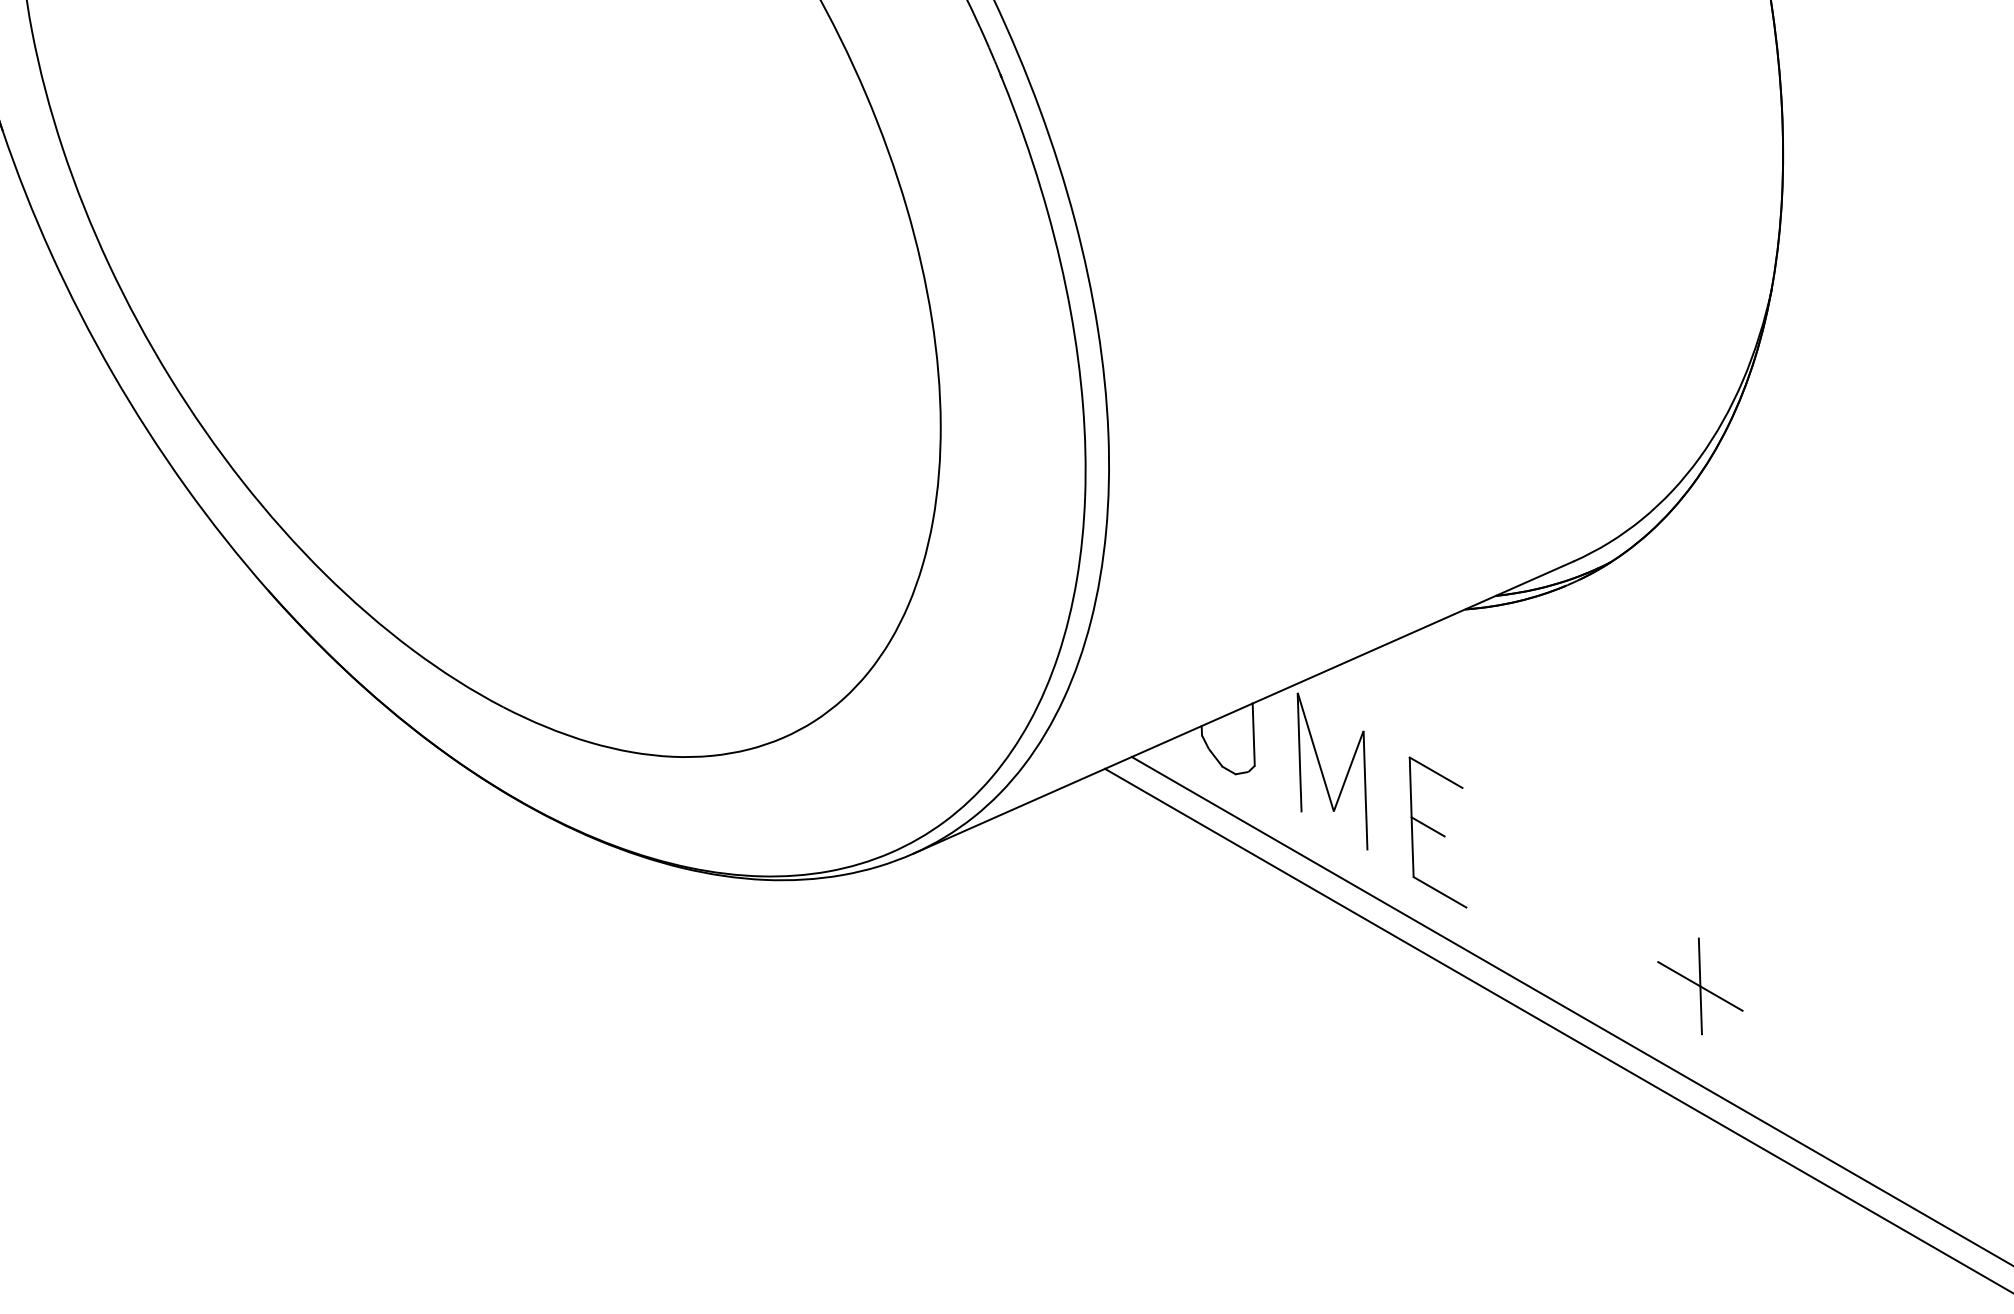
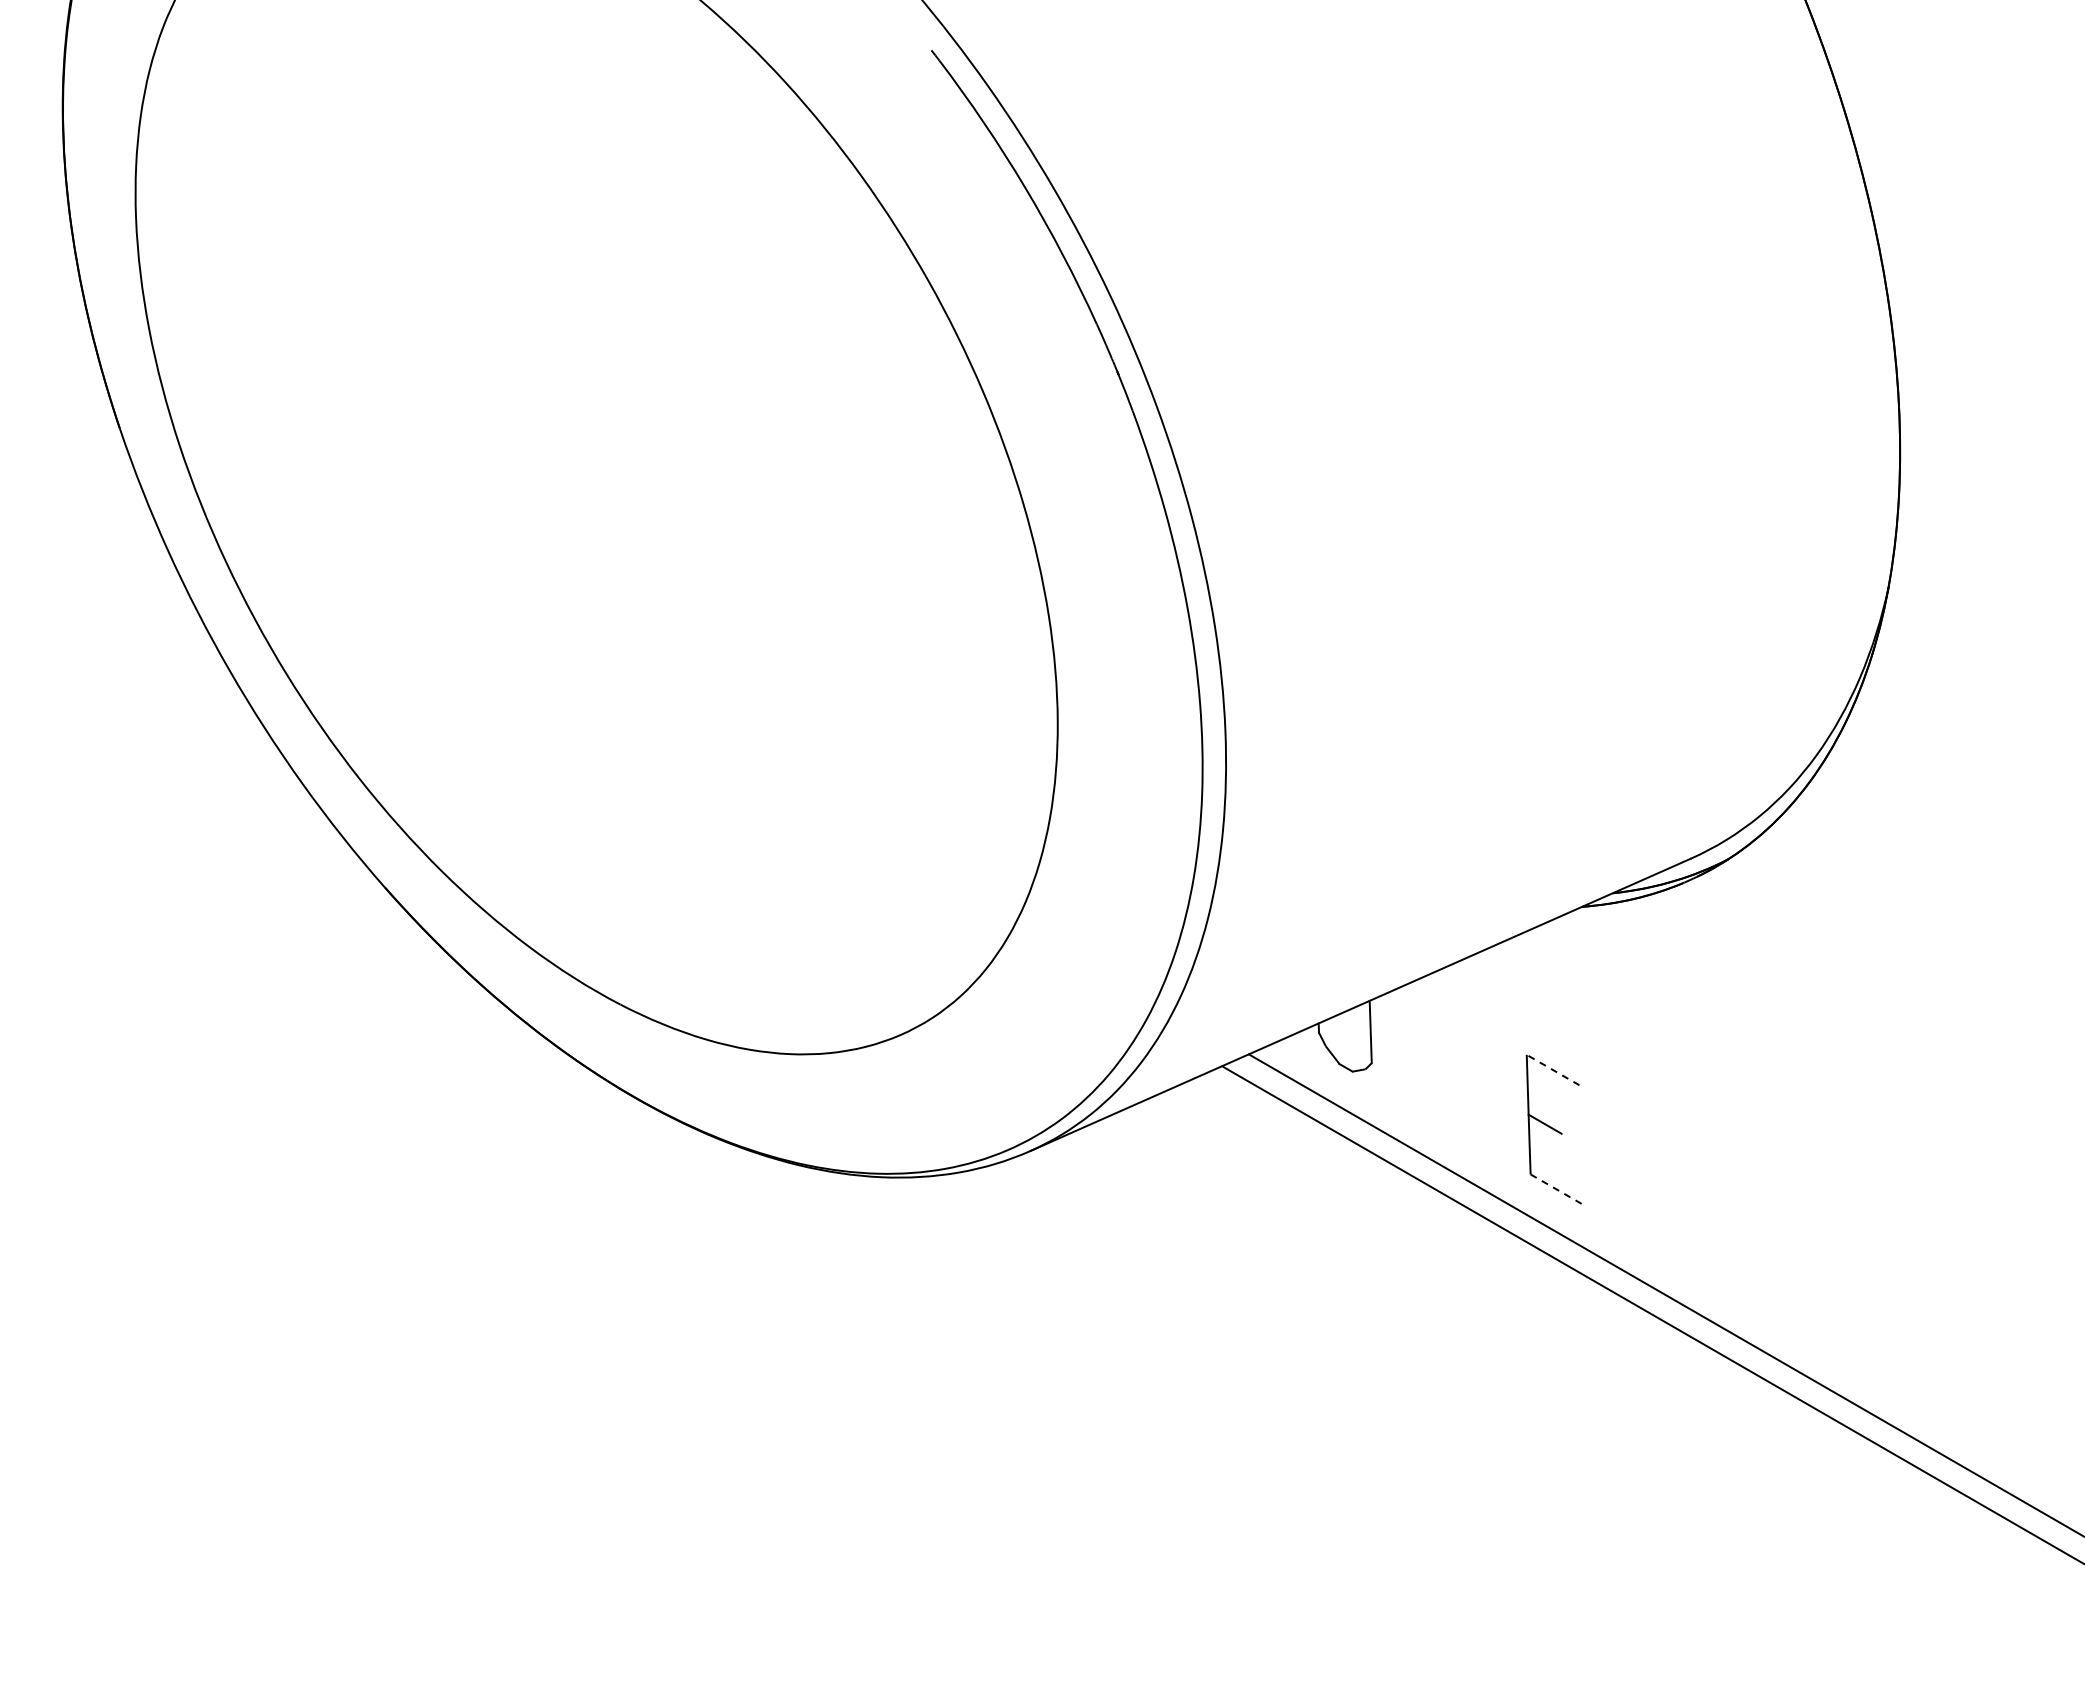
line: (1435, 772) -> (1552, 1069), solid -> dashed
part: (1323, 773) -> (1440, 1070), removed
line: (1440, 892) -> (1557, 1189), solid -> dashed
part: (1700, 986) -> (1817, 1283), removed

